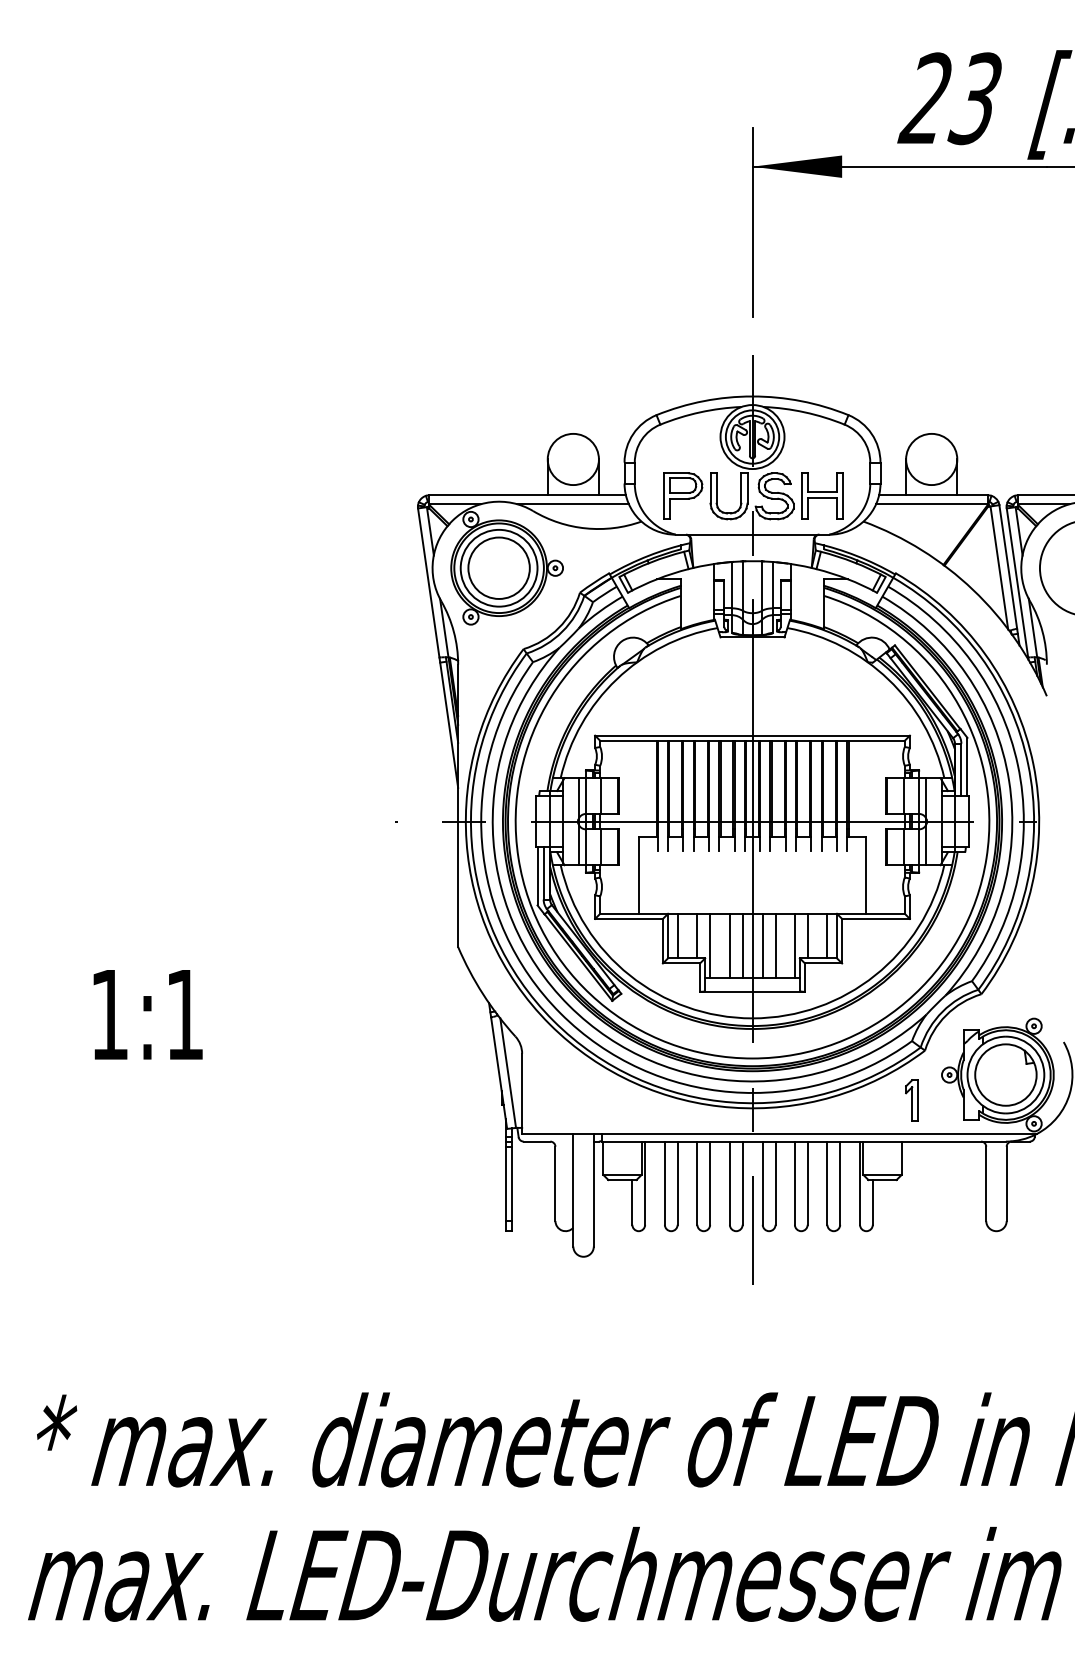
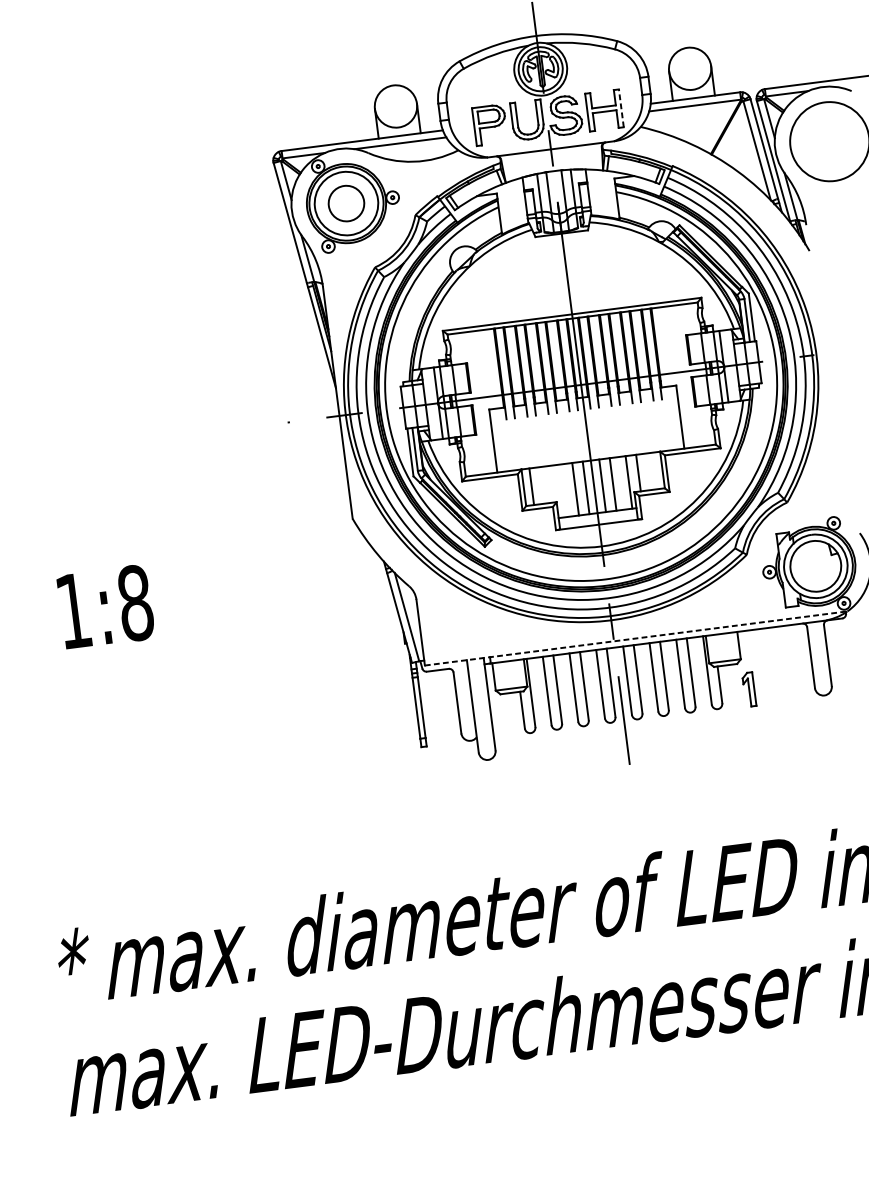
line: (843, 495) -> (621, 107), solid -> dashed
circle: (498, 567) -> (345, 203), size x0.7
line: (697, 935) -> (547, 484), removed
line: (827, 935) -> (654, 470), removed
line: (710, 945) -> (559, 491), removed
text: (184, 1014) -> (135, 603), 1:1 -> 1:8
part: (911, 1100) -> (748, 689), moved
line: (780, 1133) -> (636, 638), solid -> dashed

